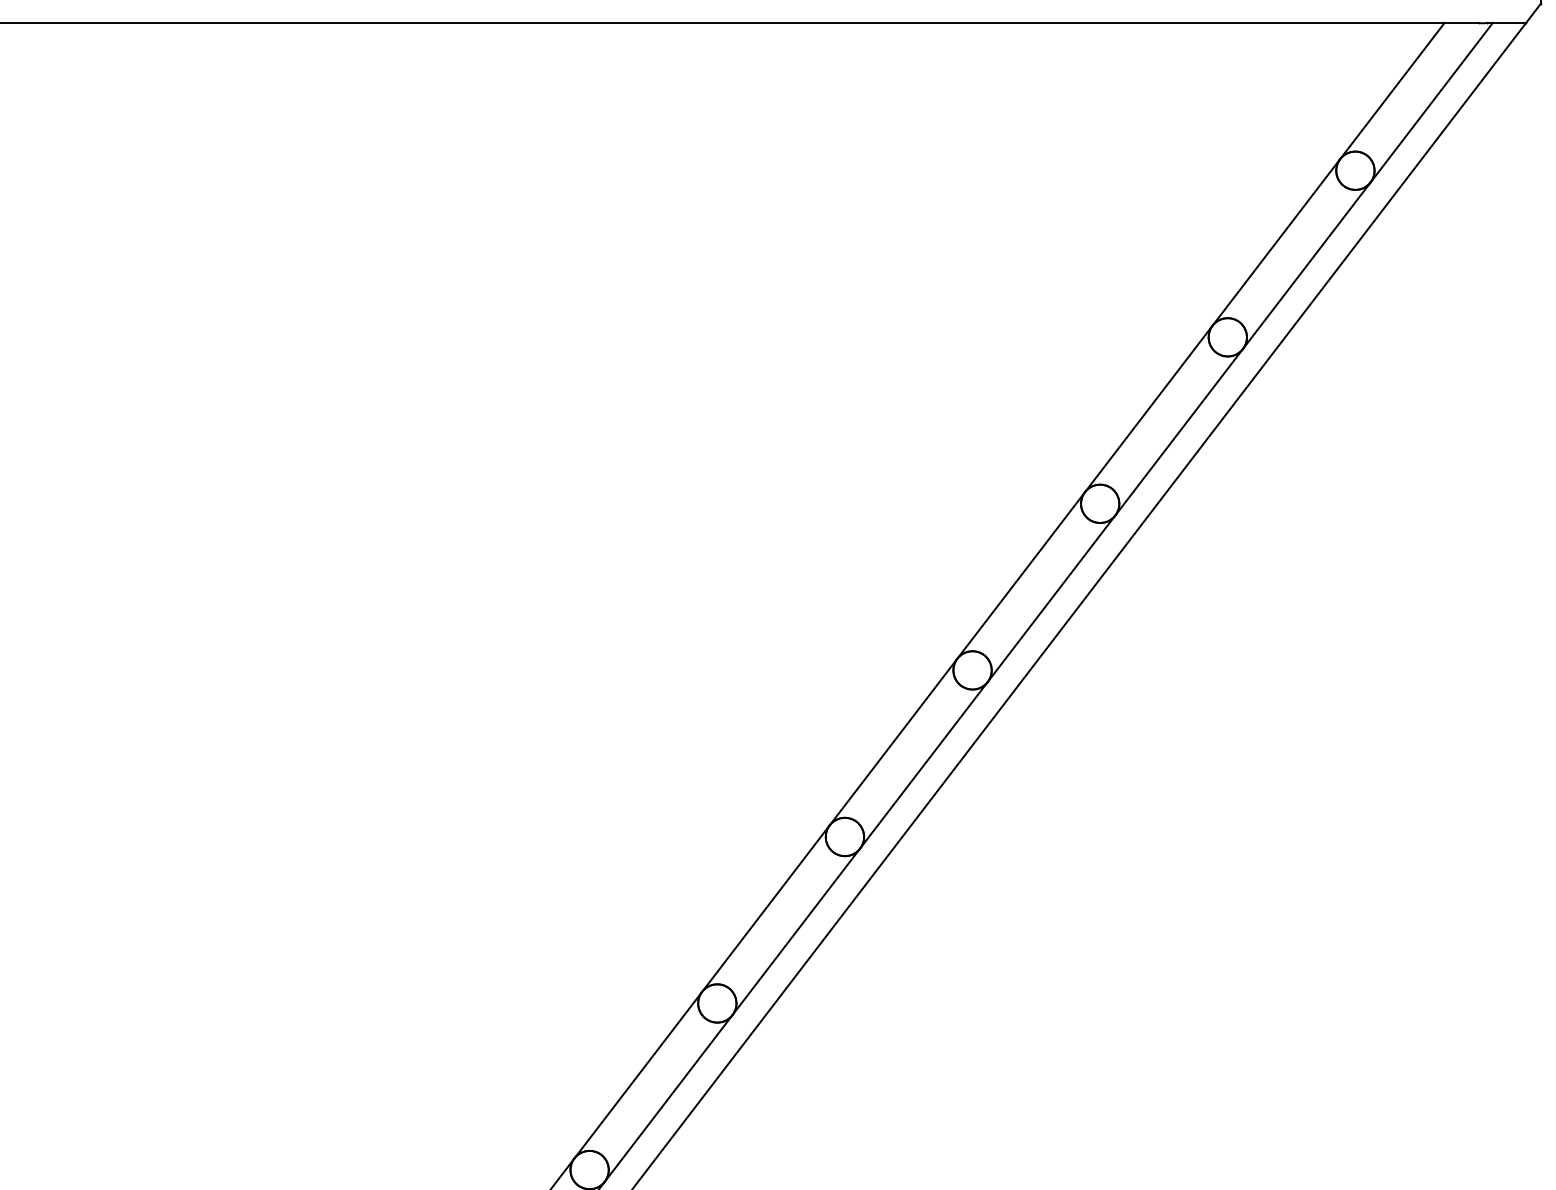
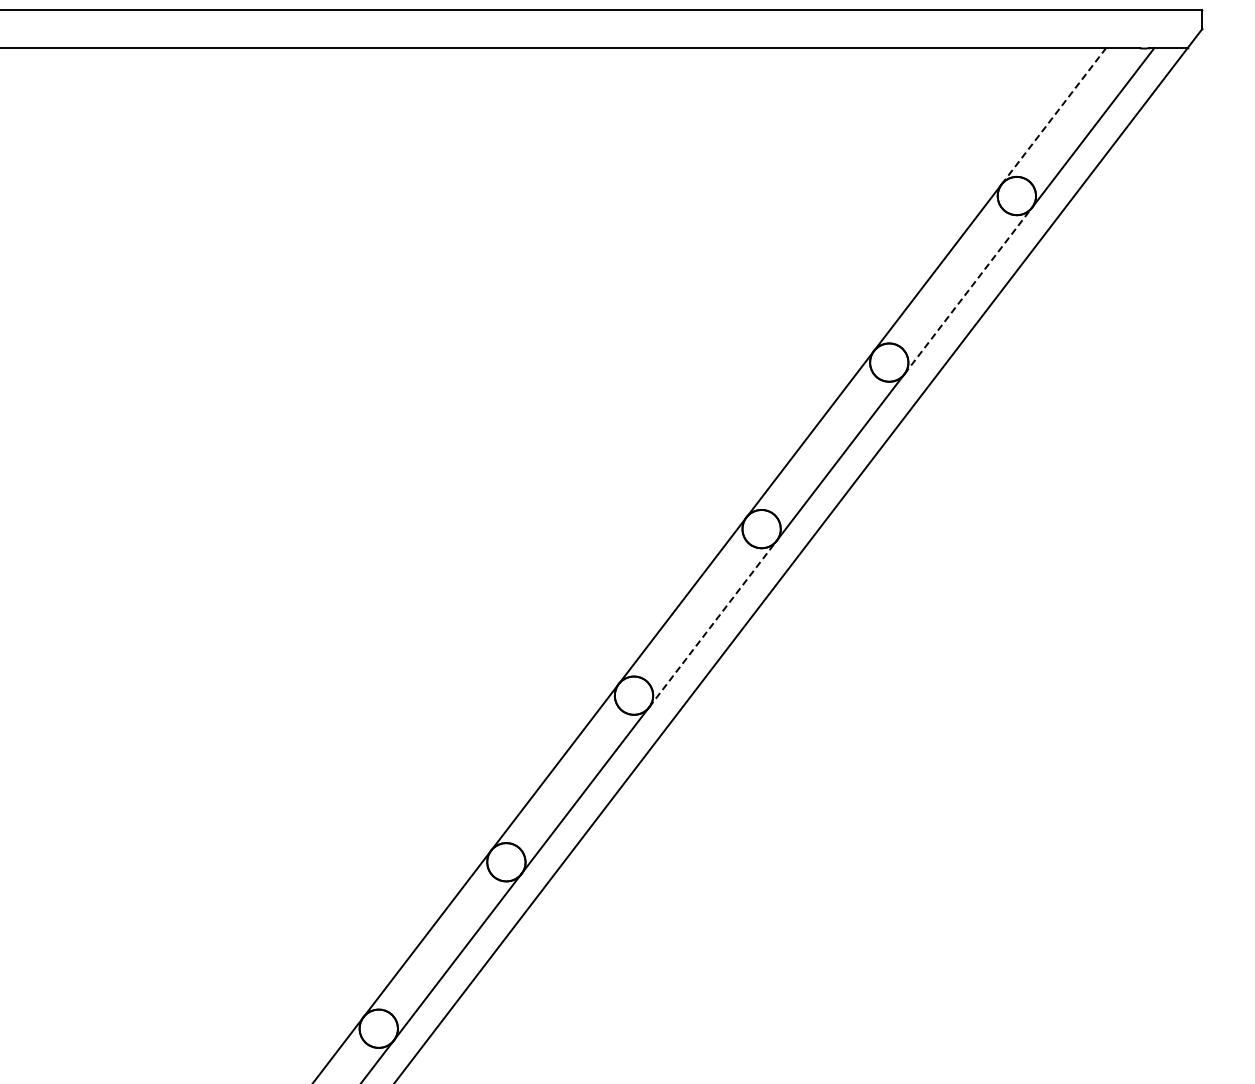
line: (1392, 90) -> (1053, 115), solid -> dashed
line: (1306, 265) -> (967, 290), solid -> dashed
line: (1051, 598) -> (712, 623), solid -> dashed

